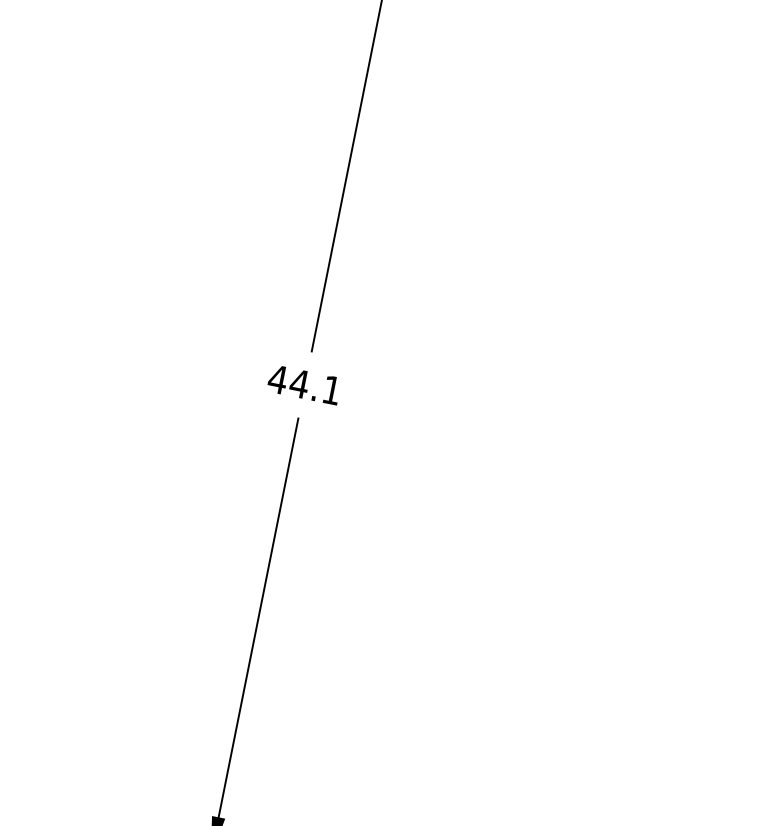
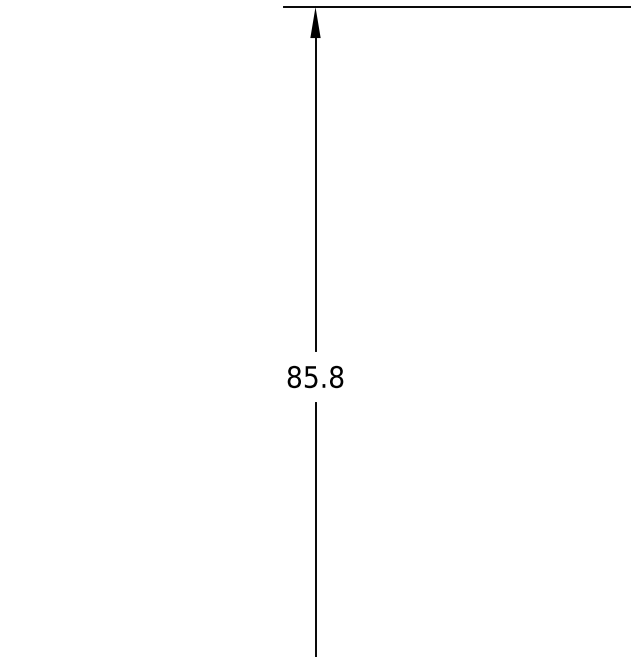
text: (305, 384) -> (315, 376), 44.1 -> 85.8

